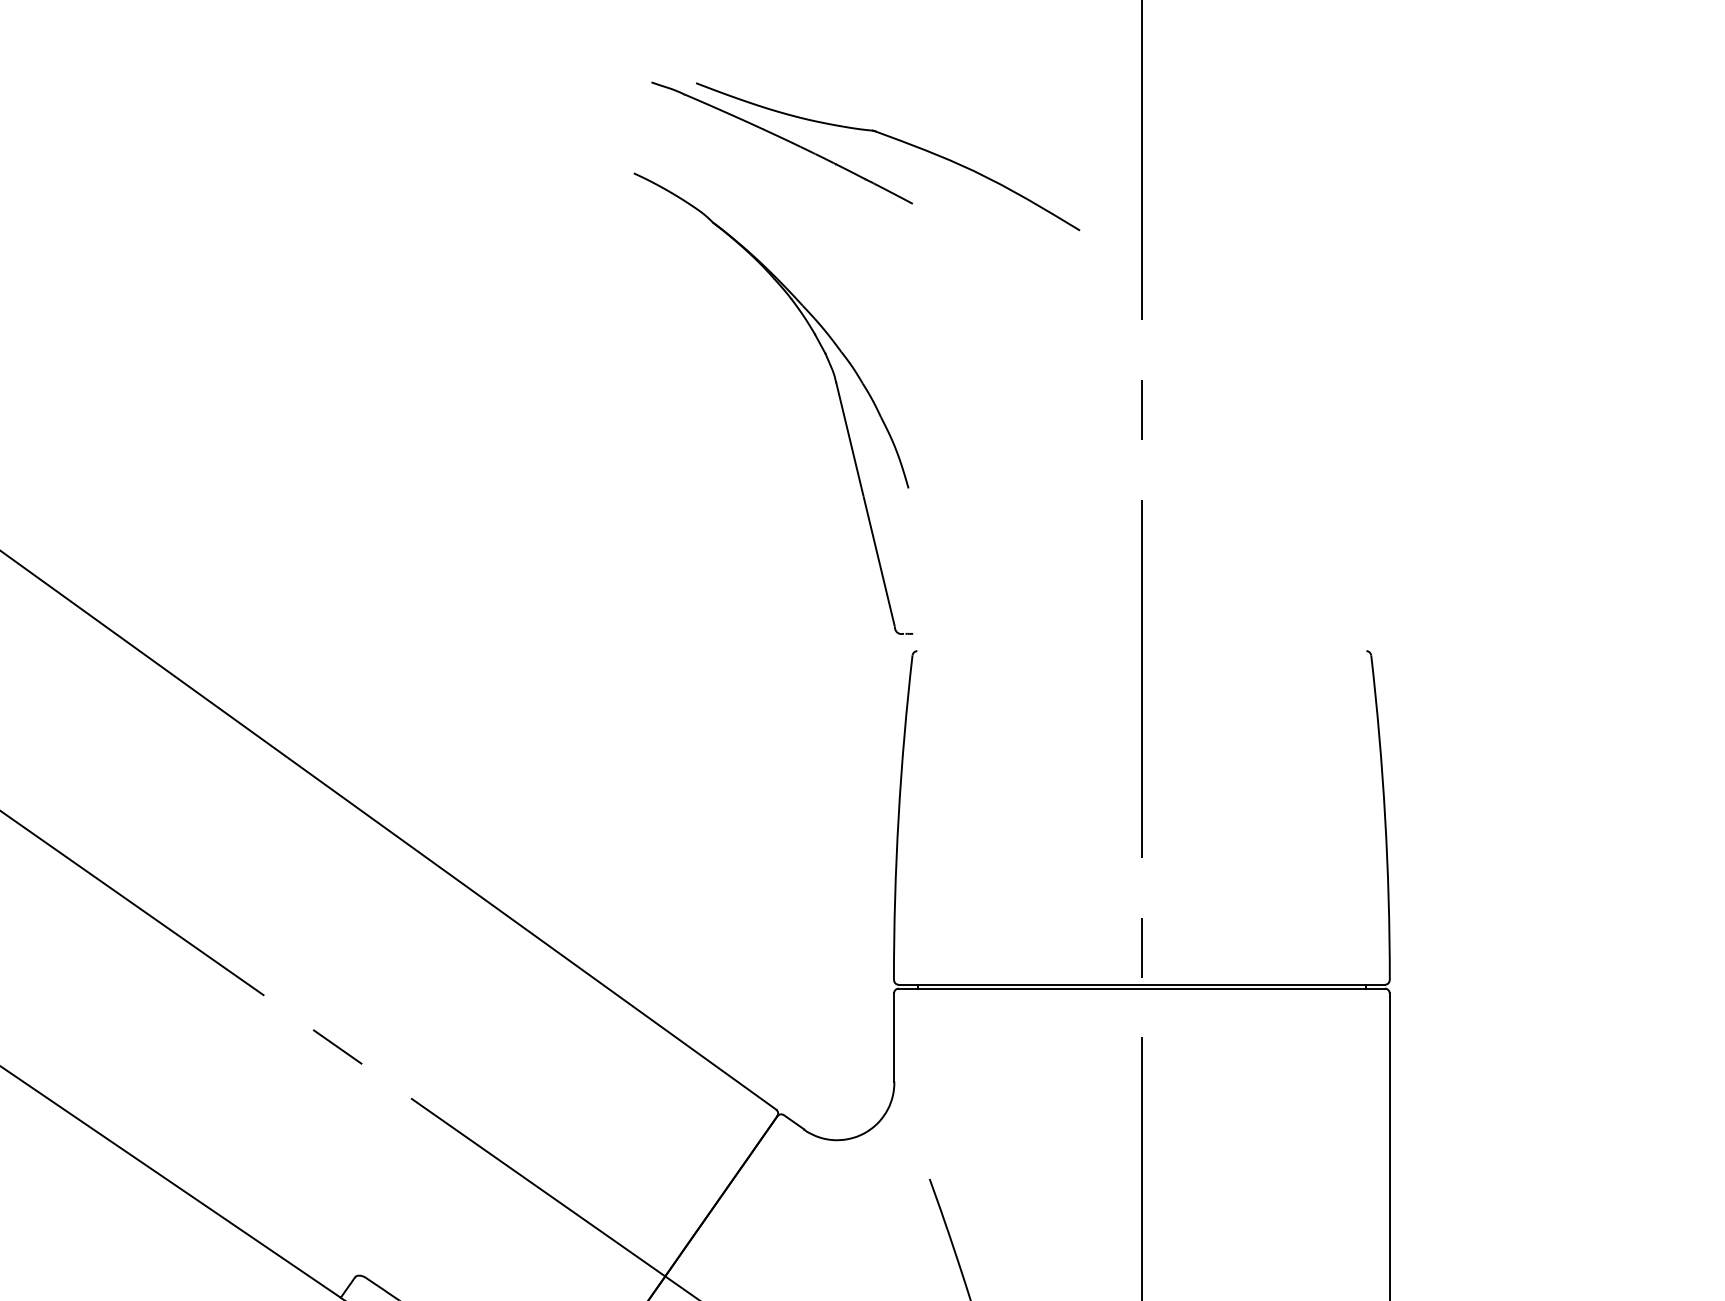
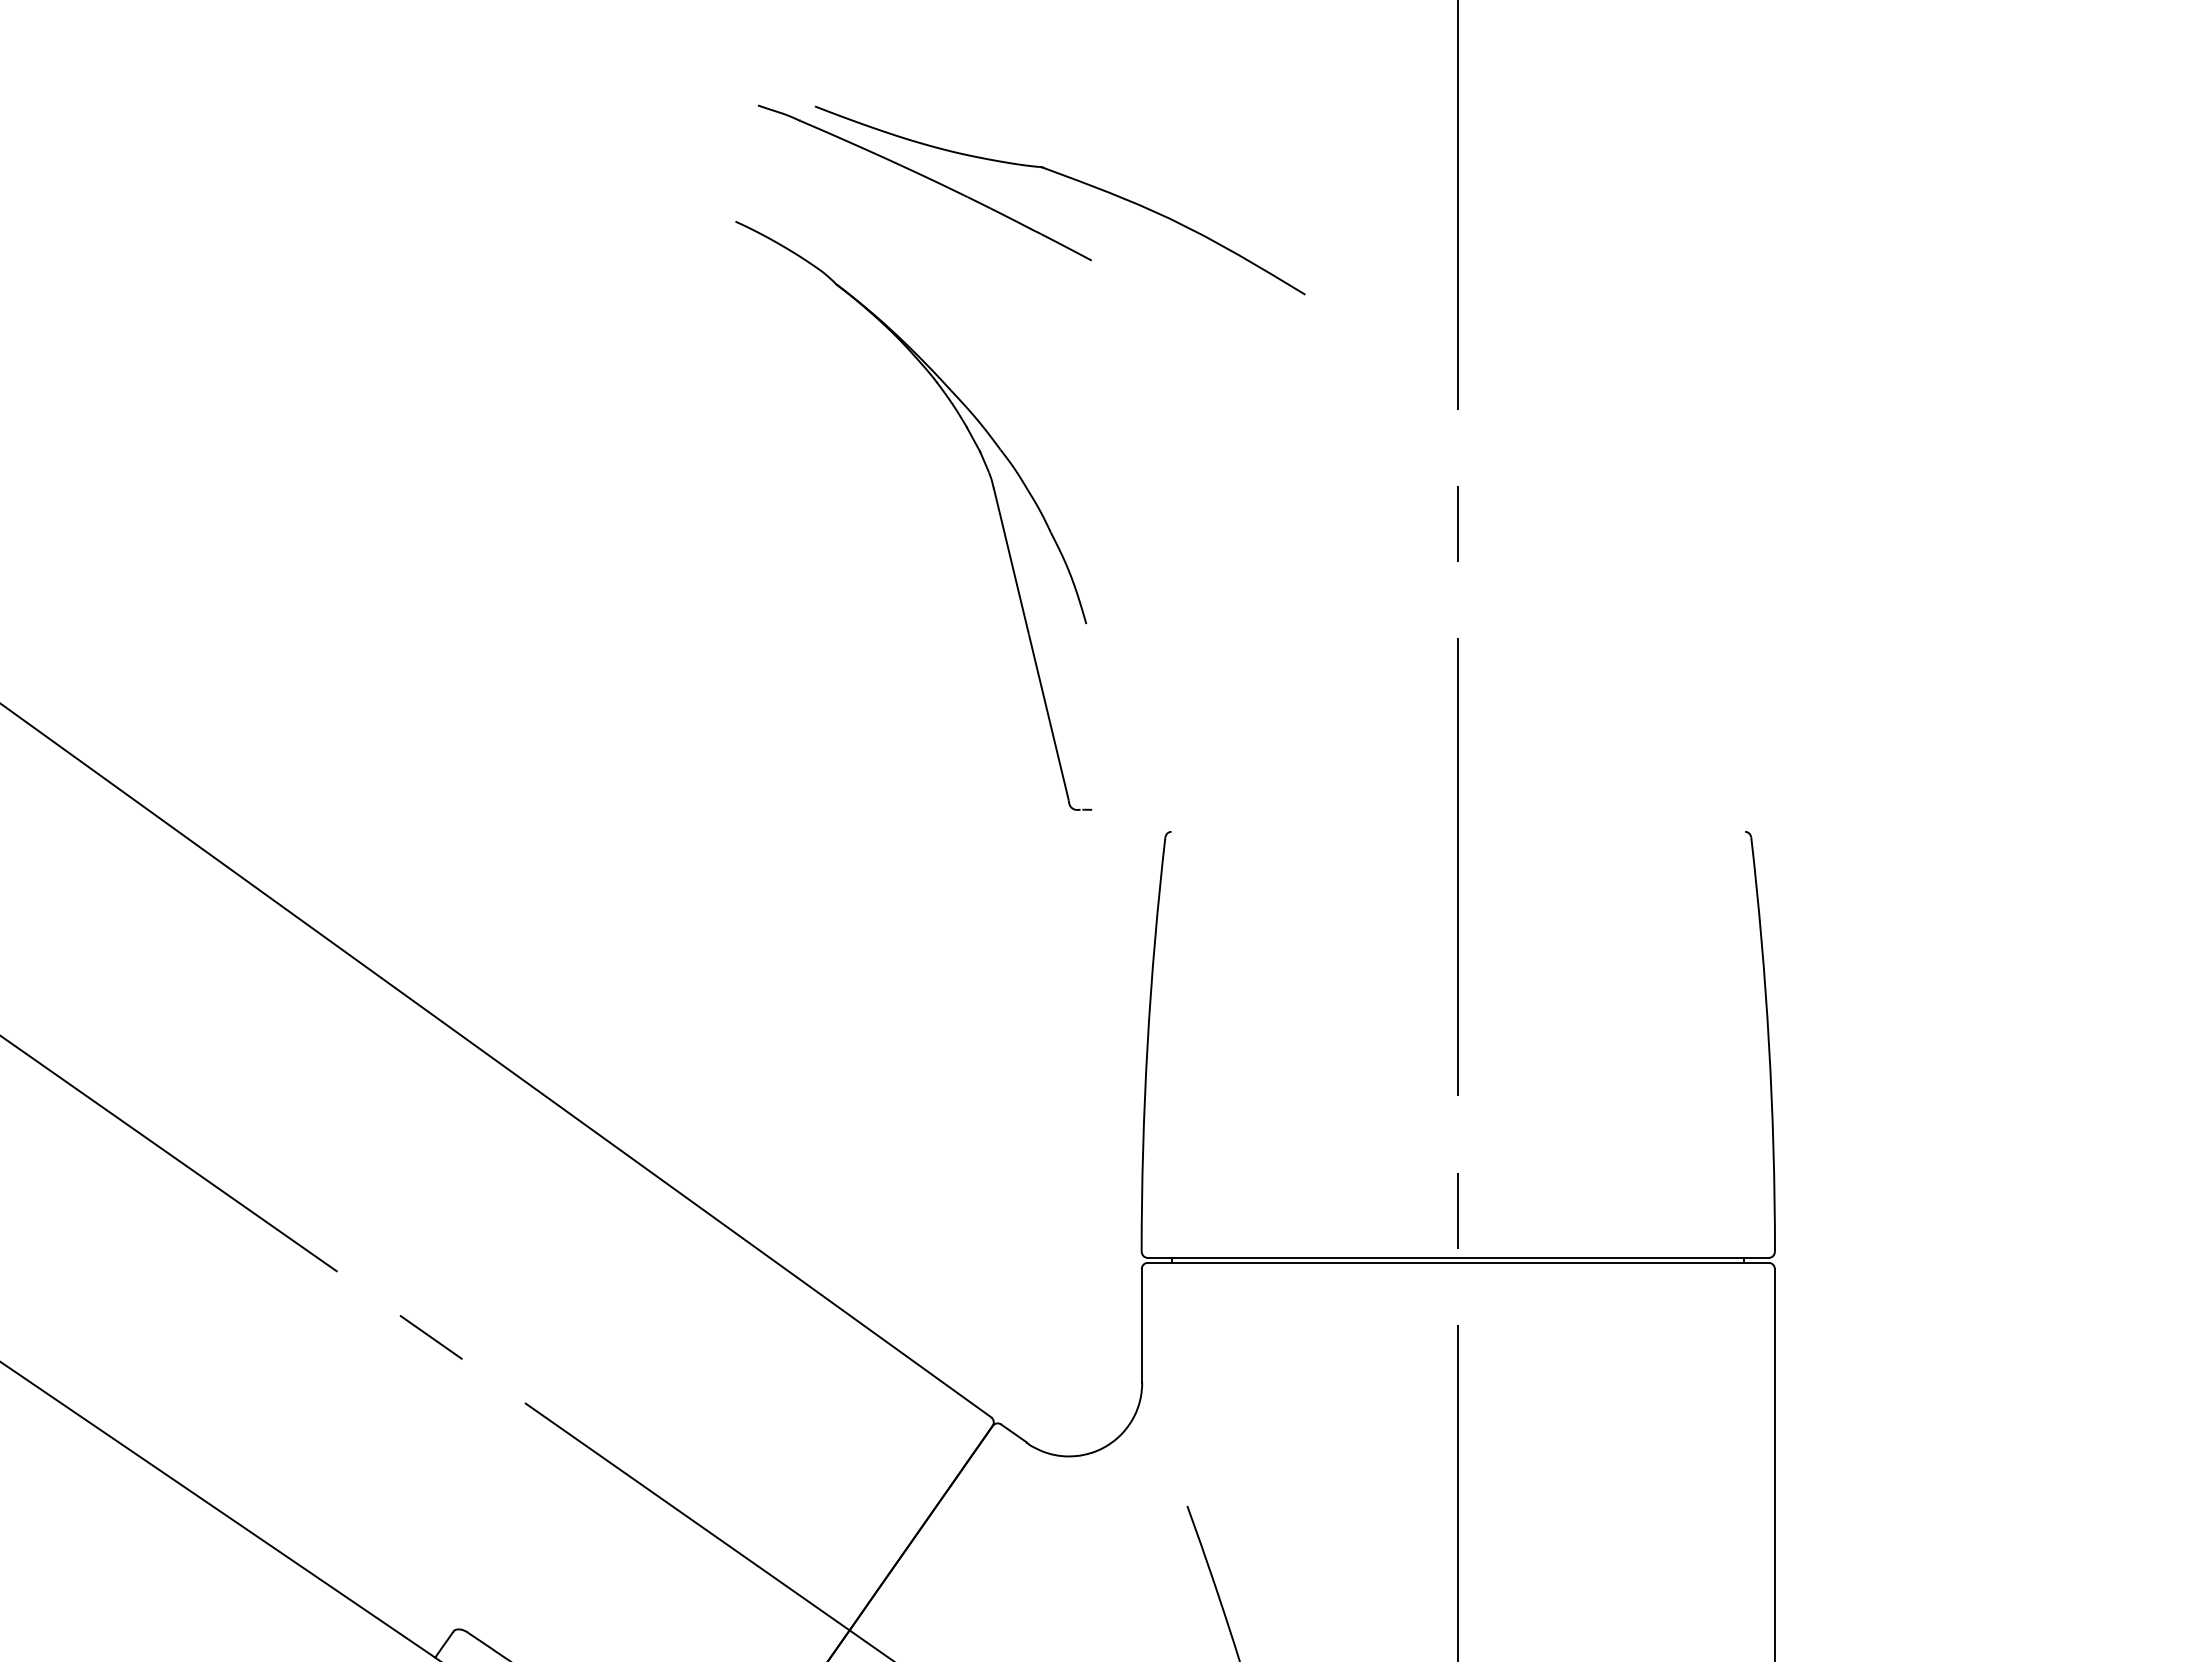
part: (850, 362) -> (1012, 463), moved

